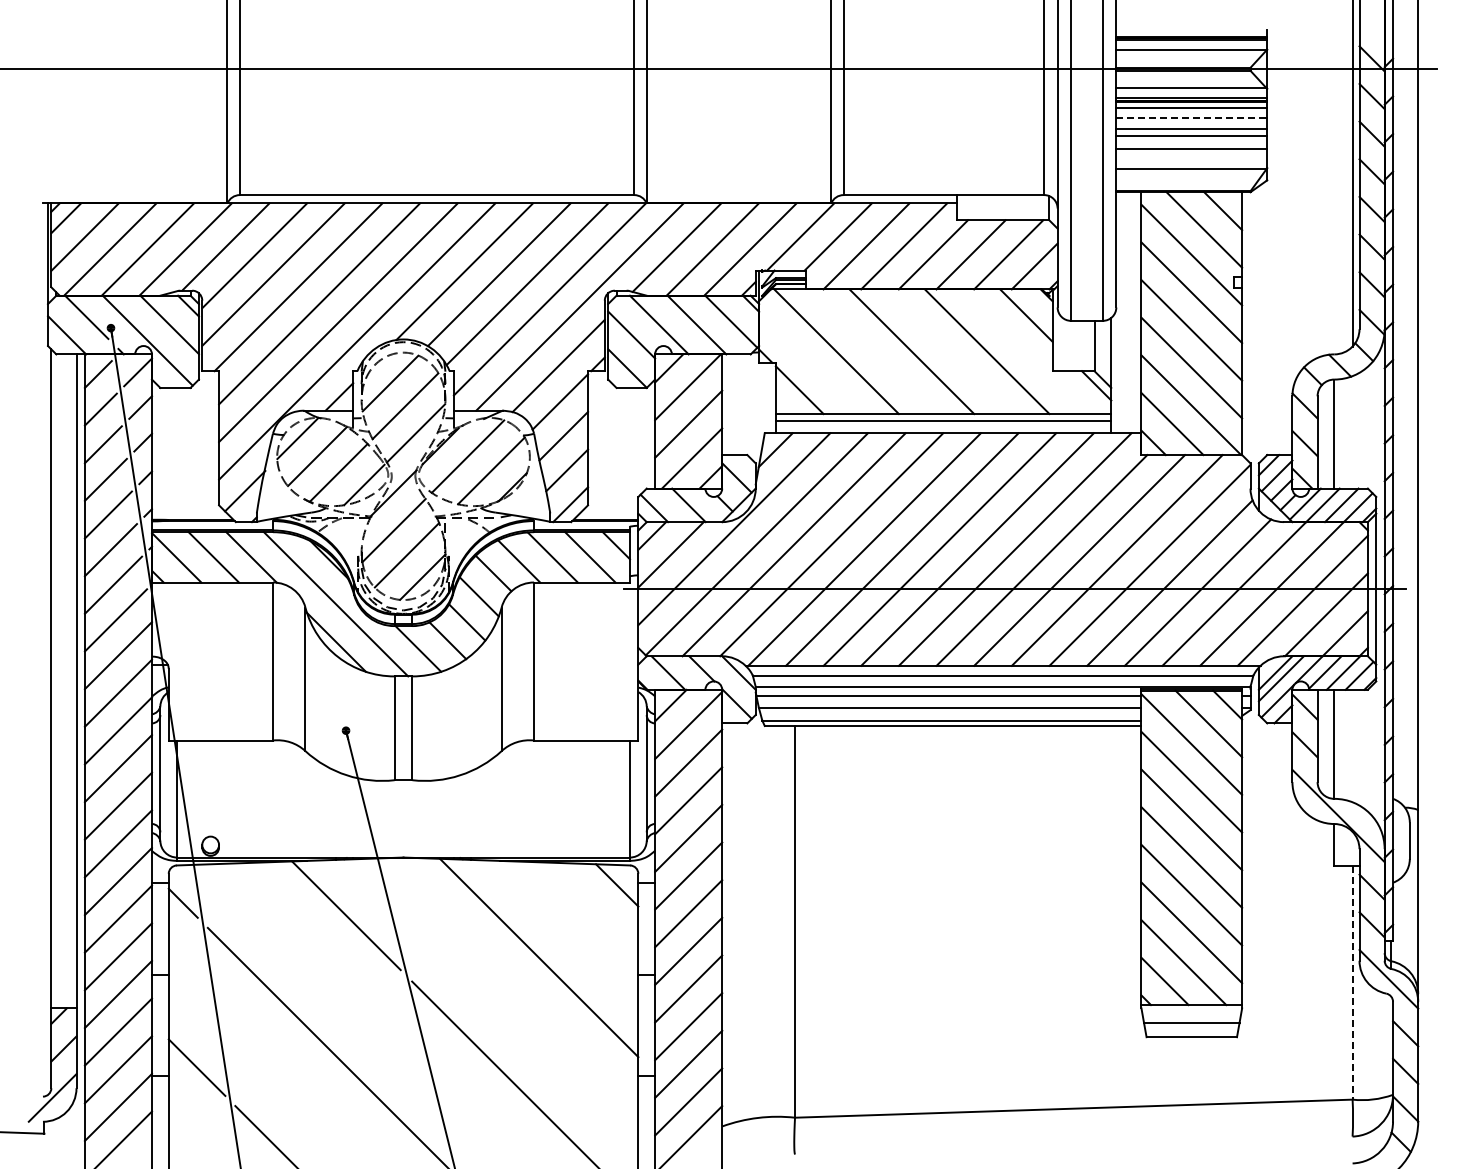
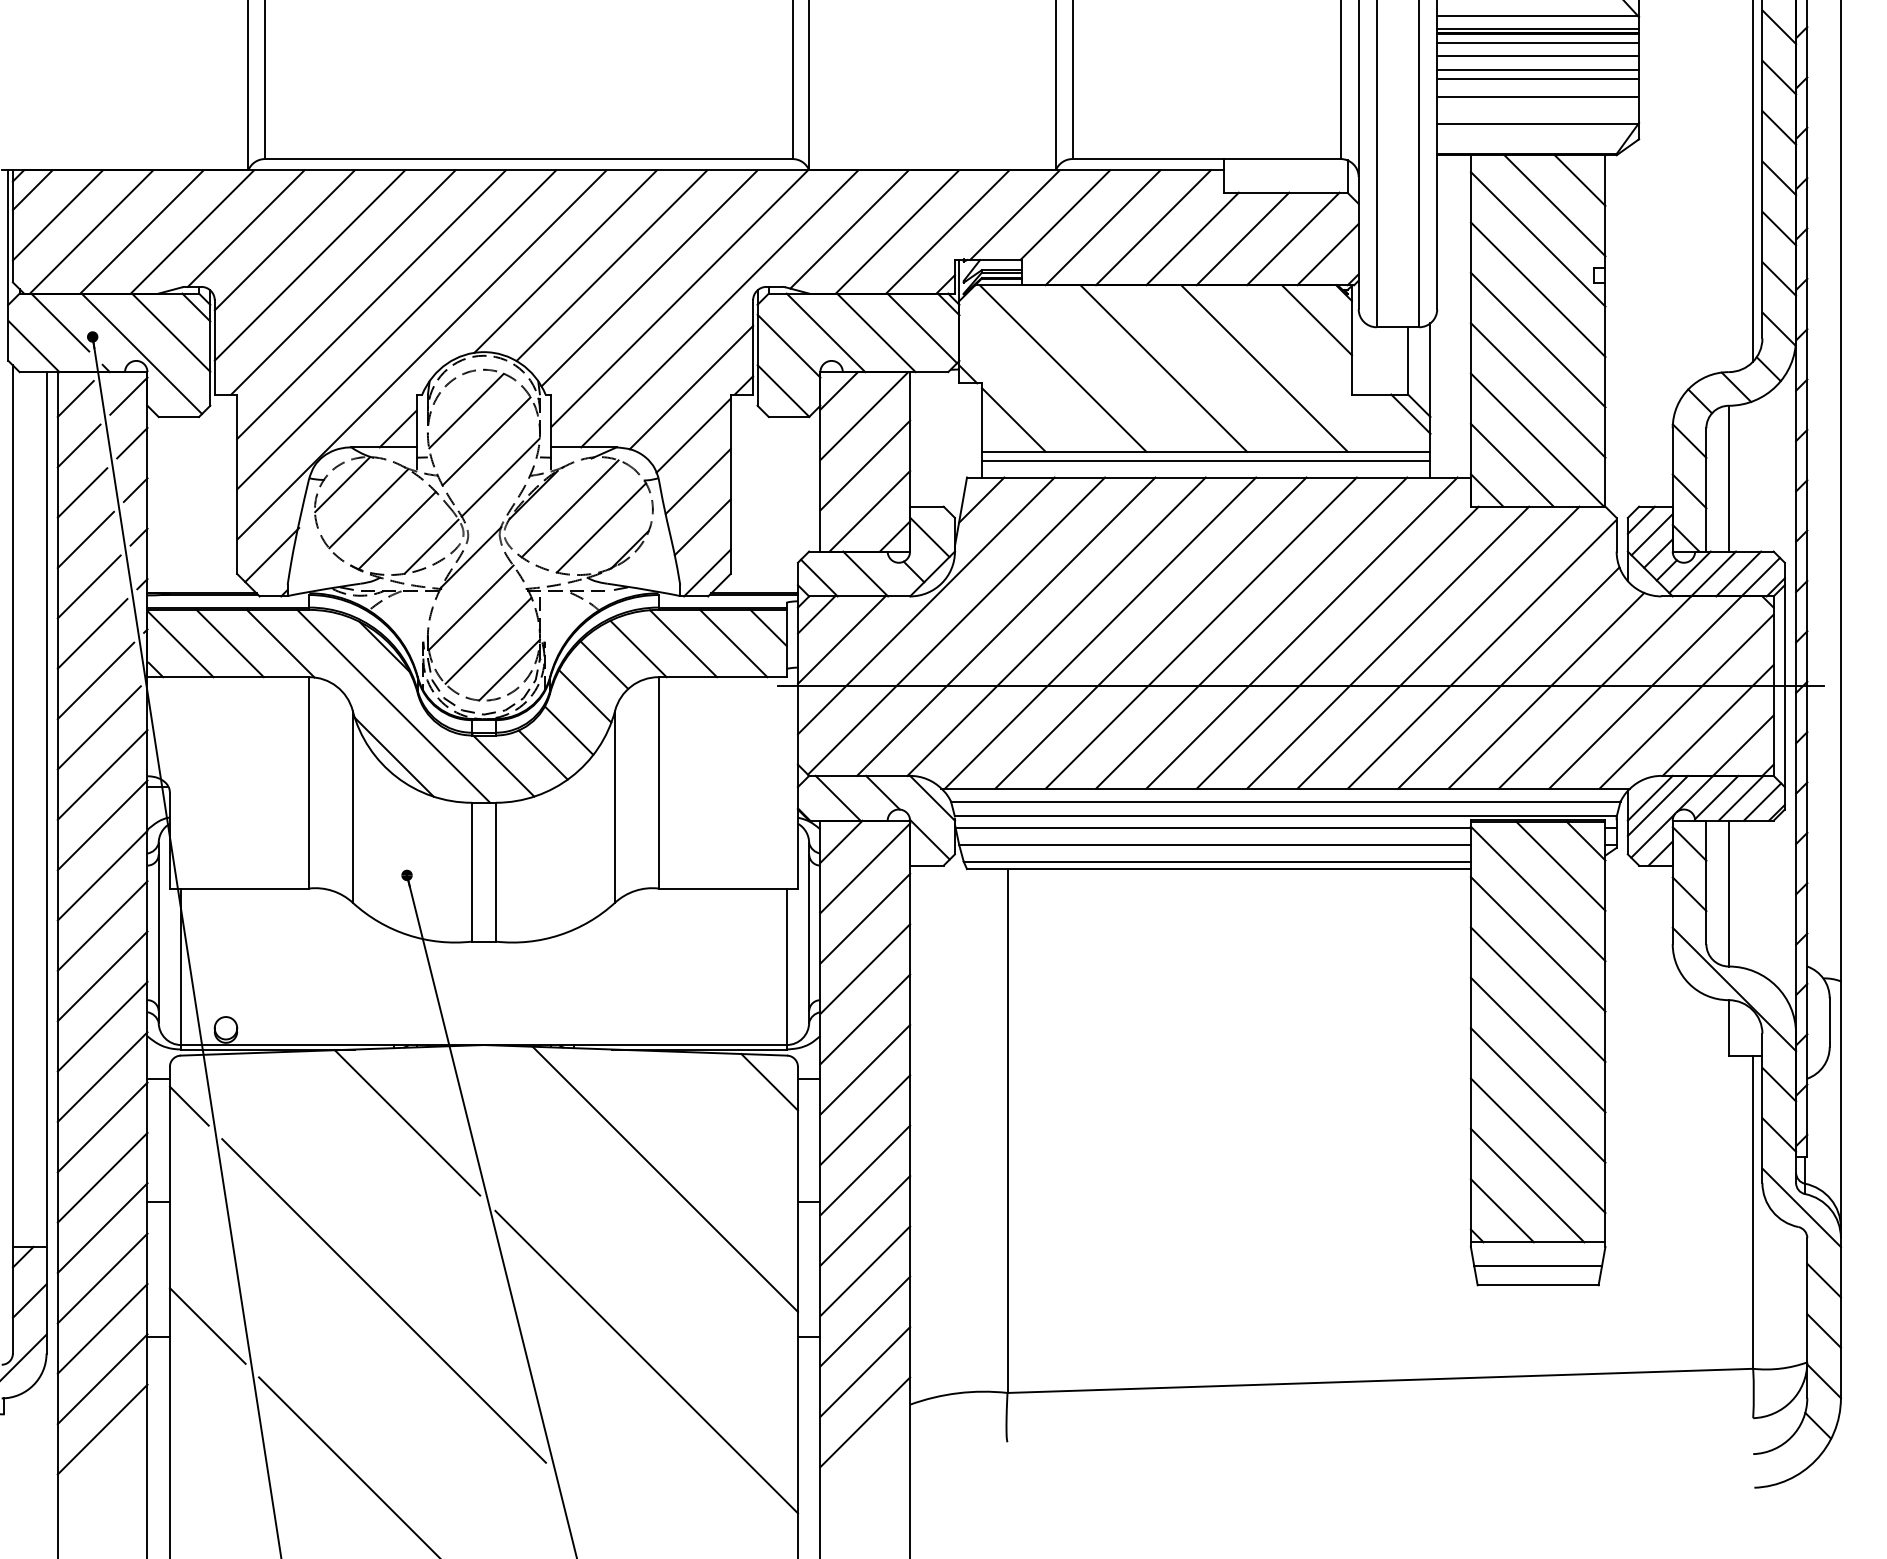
line: (1192, 117) -> (1539, 55), dashed -> solid
line: (1352, 982) -> (1753, 1212), dashed -> solid

